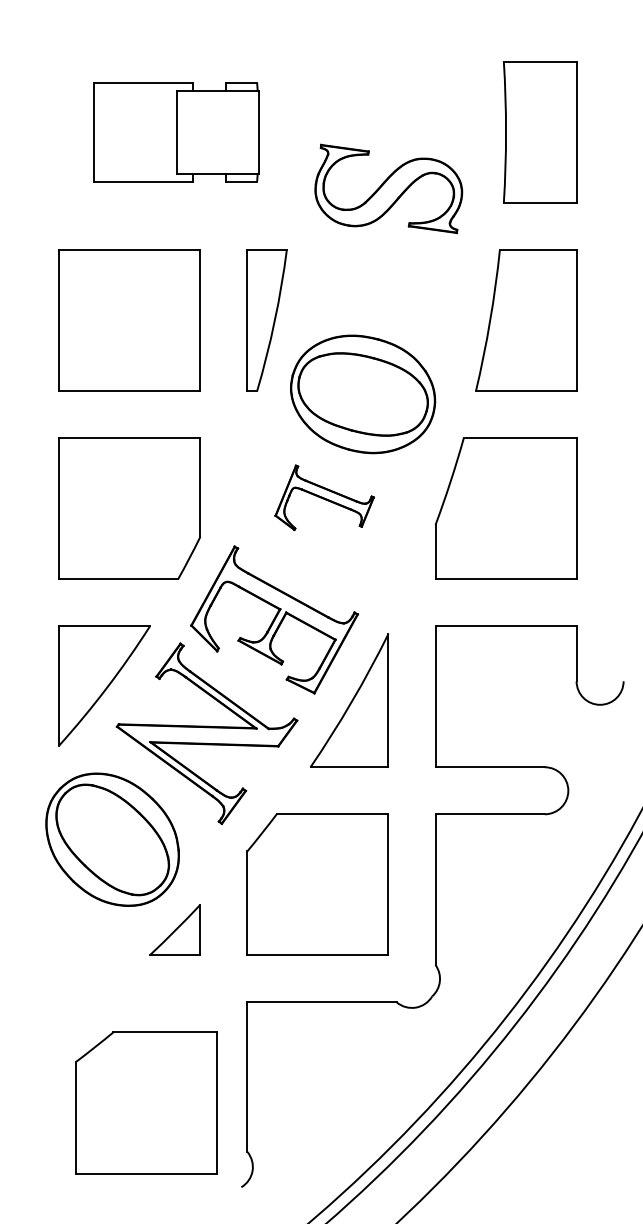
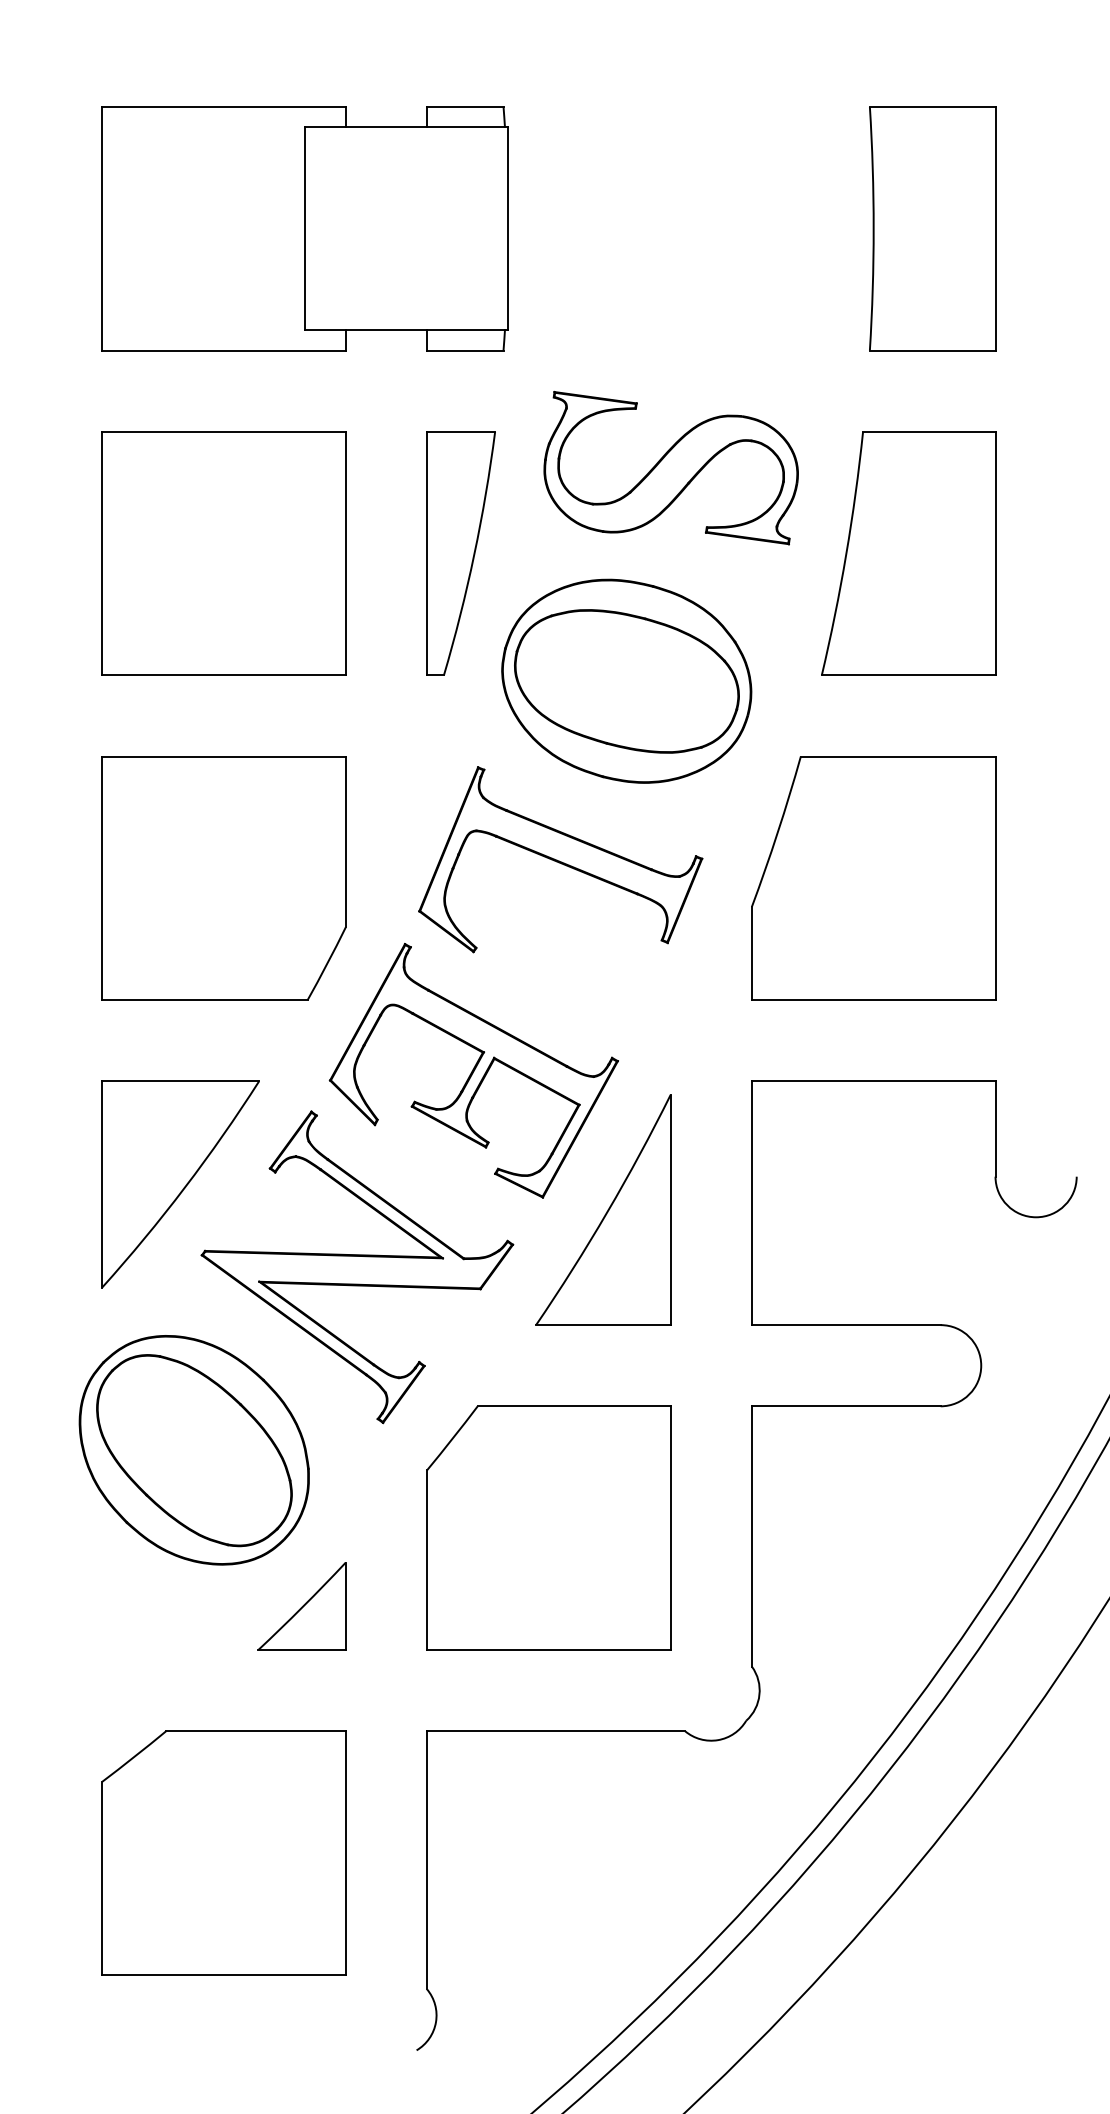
part: (176, 132) -> (304, 228), size x1.43
part: (388, 188) -> (670, 467), moved
part: (324, 497) -> (560, 859), size x1.67
part: (146, 1102) -> (223, 1852), moved

